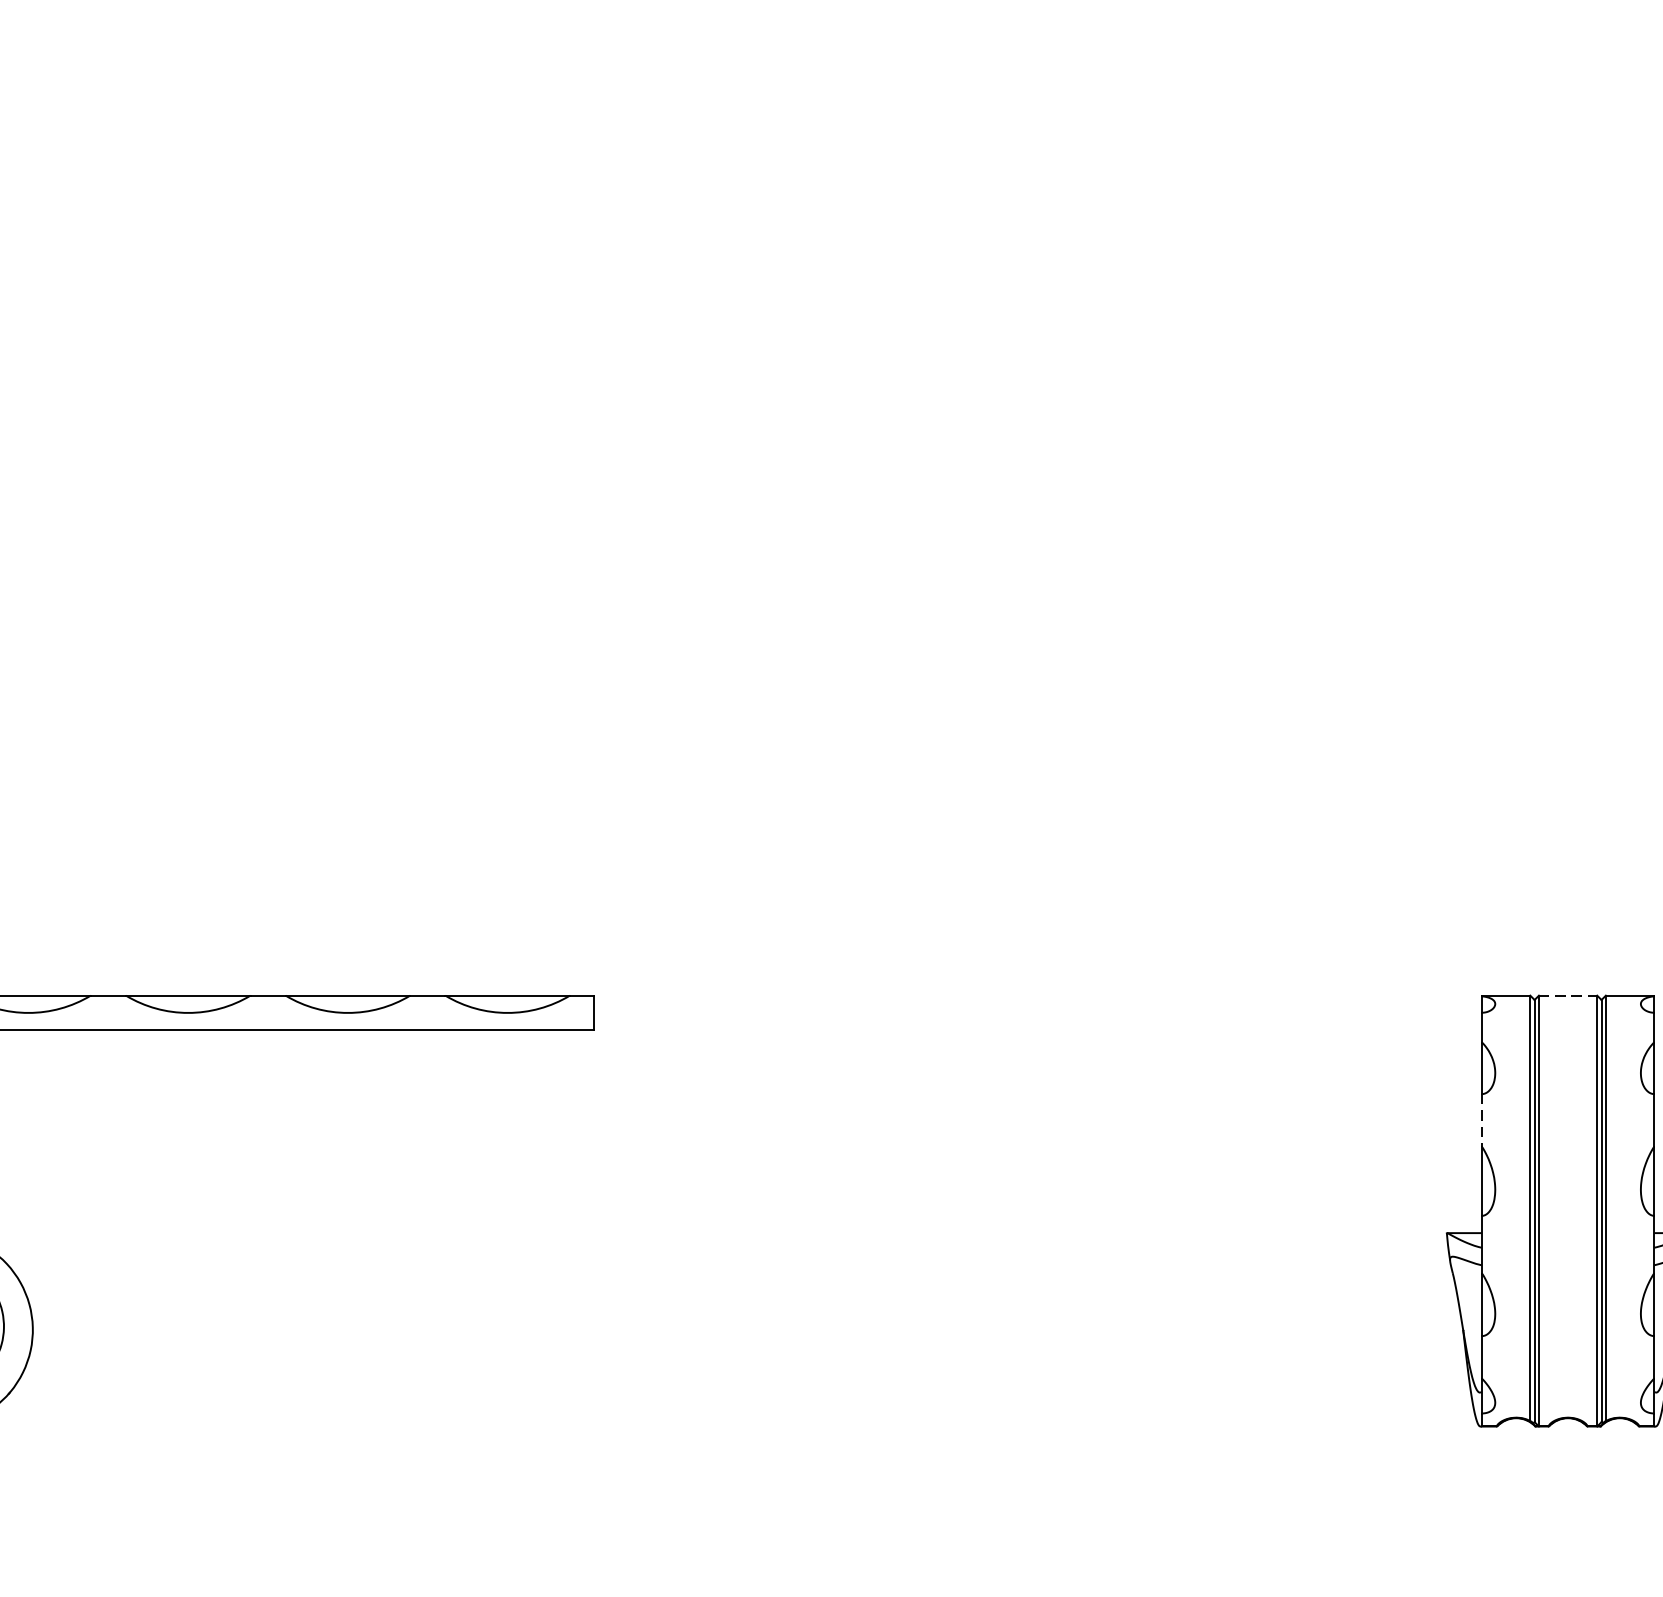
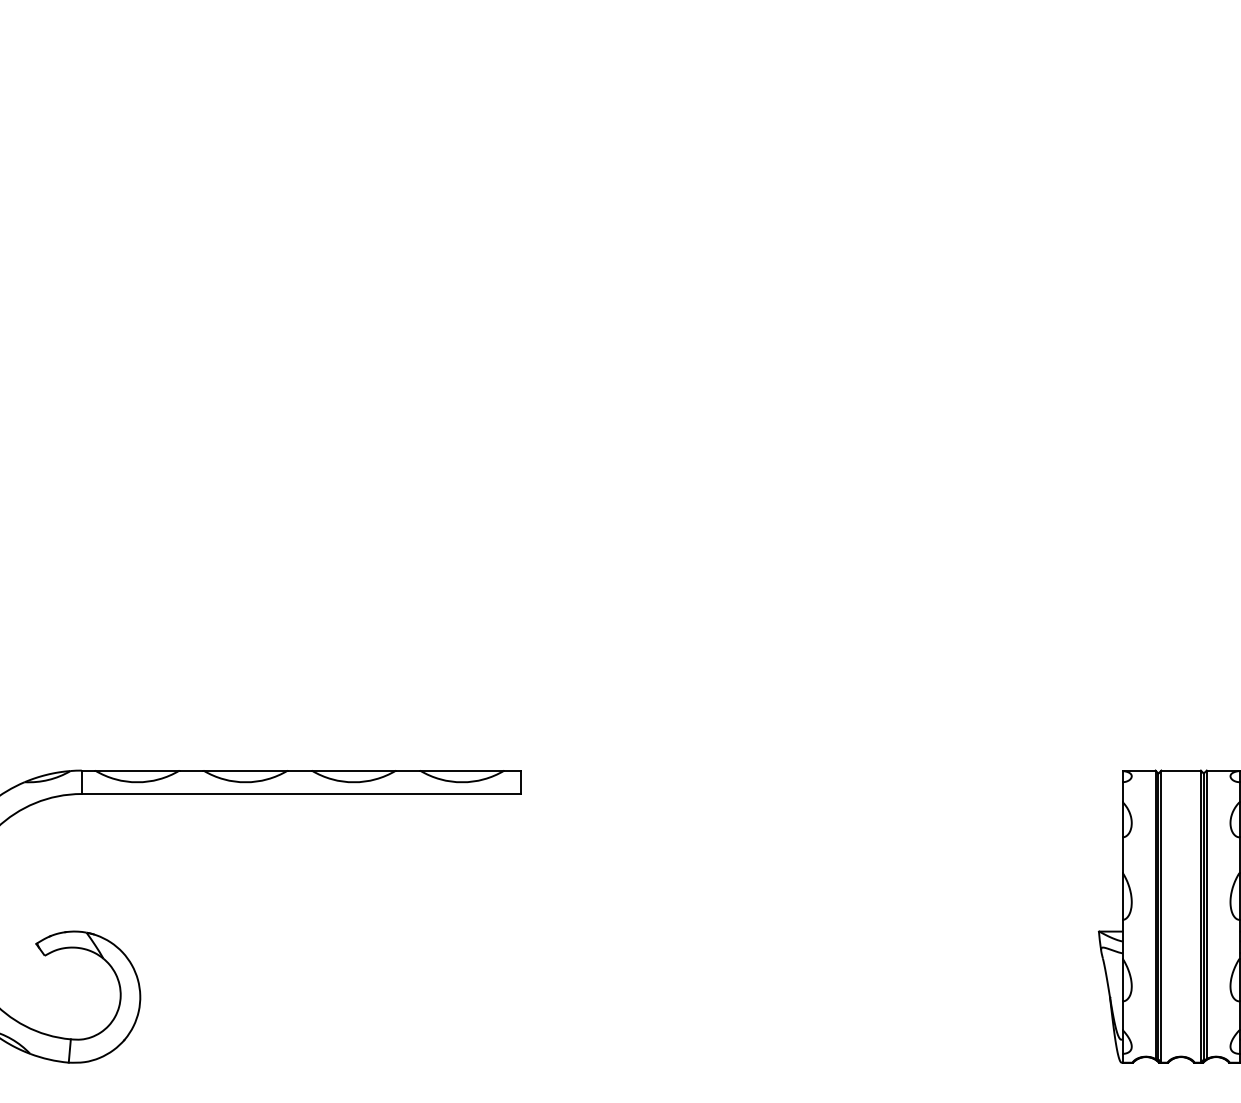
line: (1568, 995) -> (1181, 770), dashed -> solid
line: (1481, 1120) -> (1122, 855), dashed -> solid

